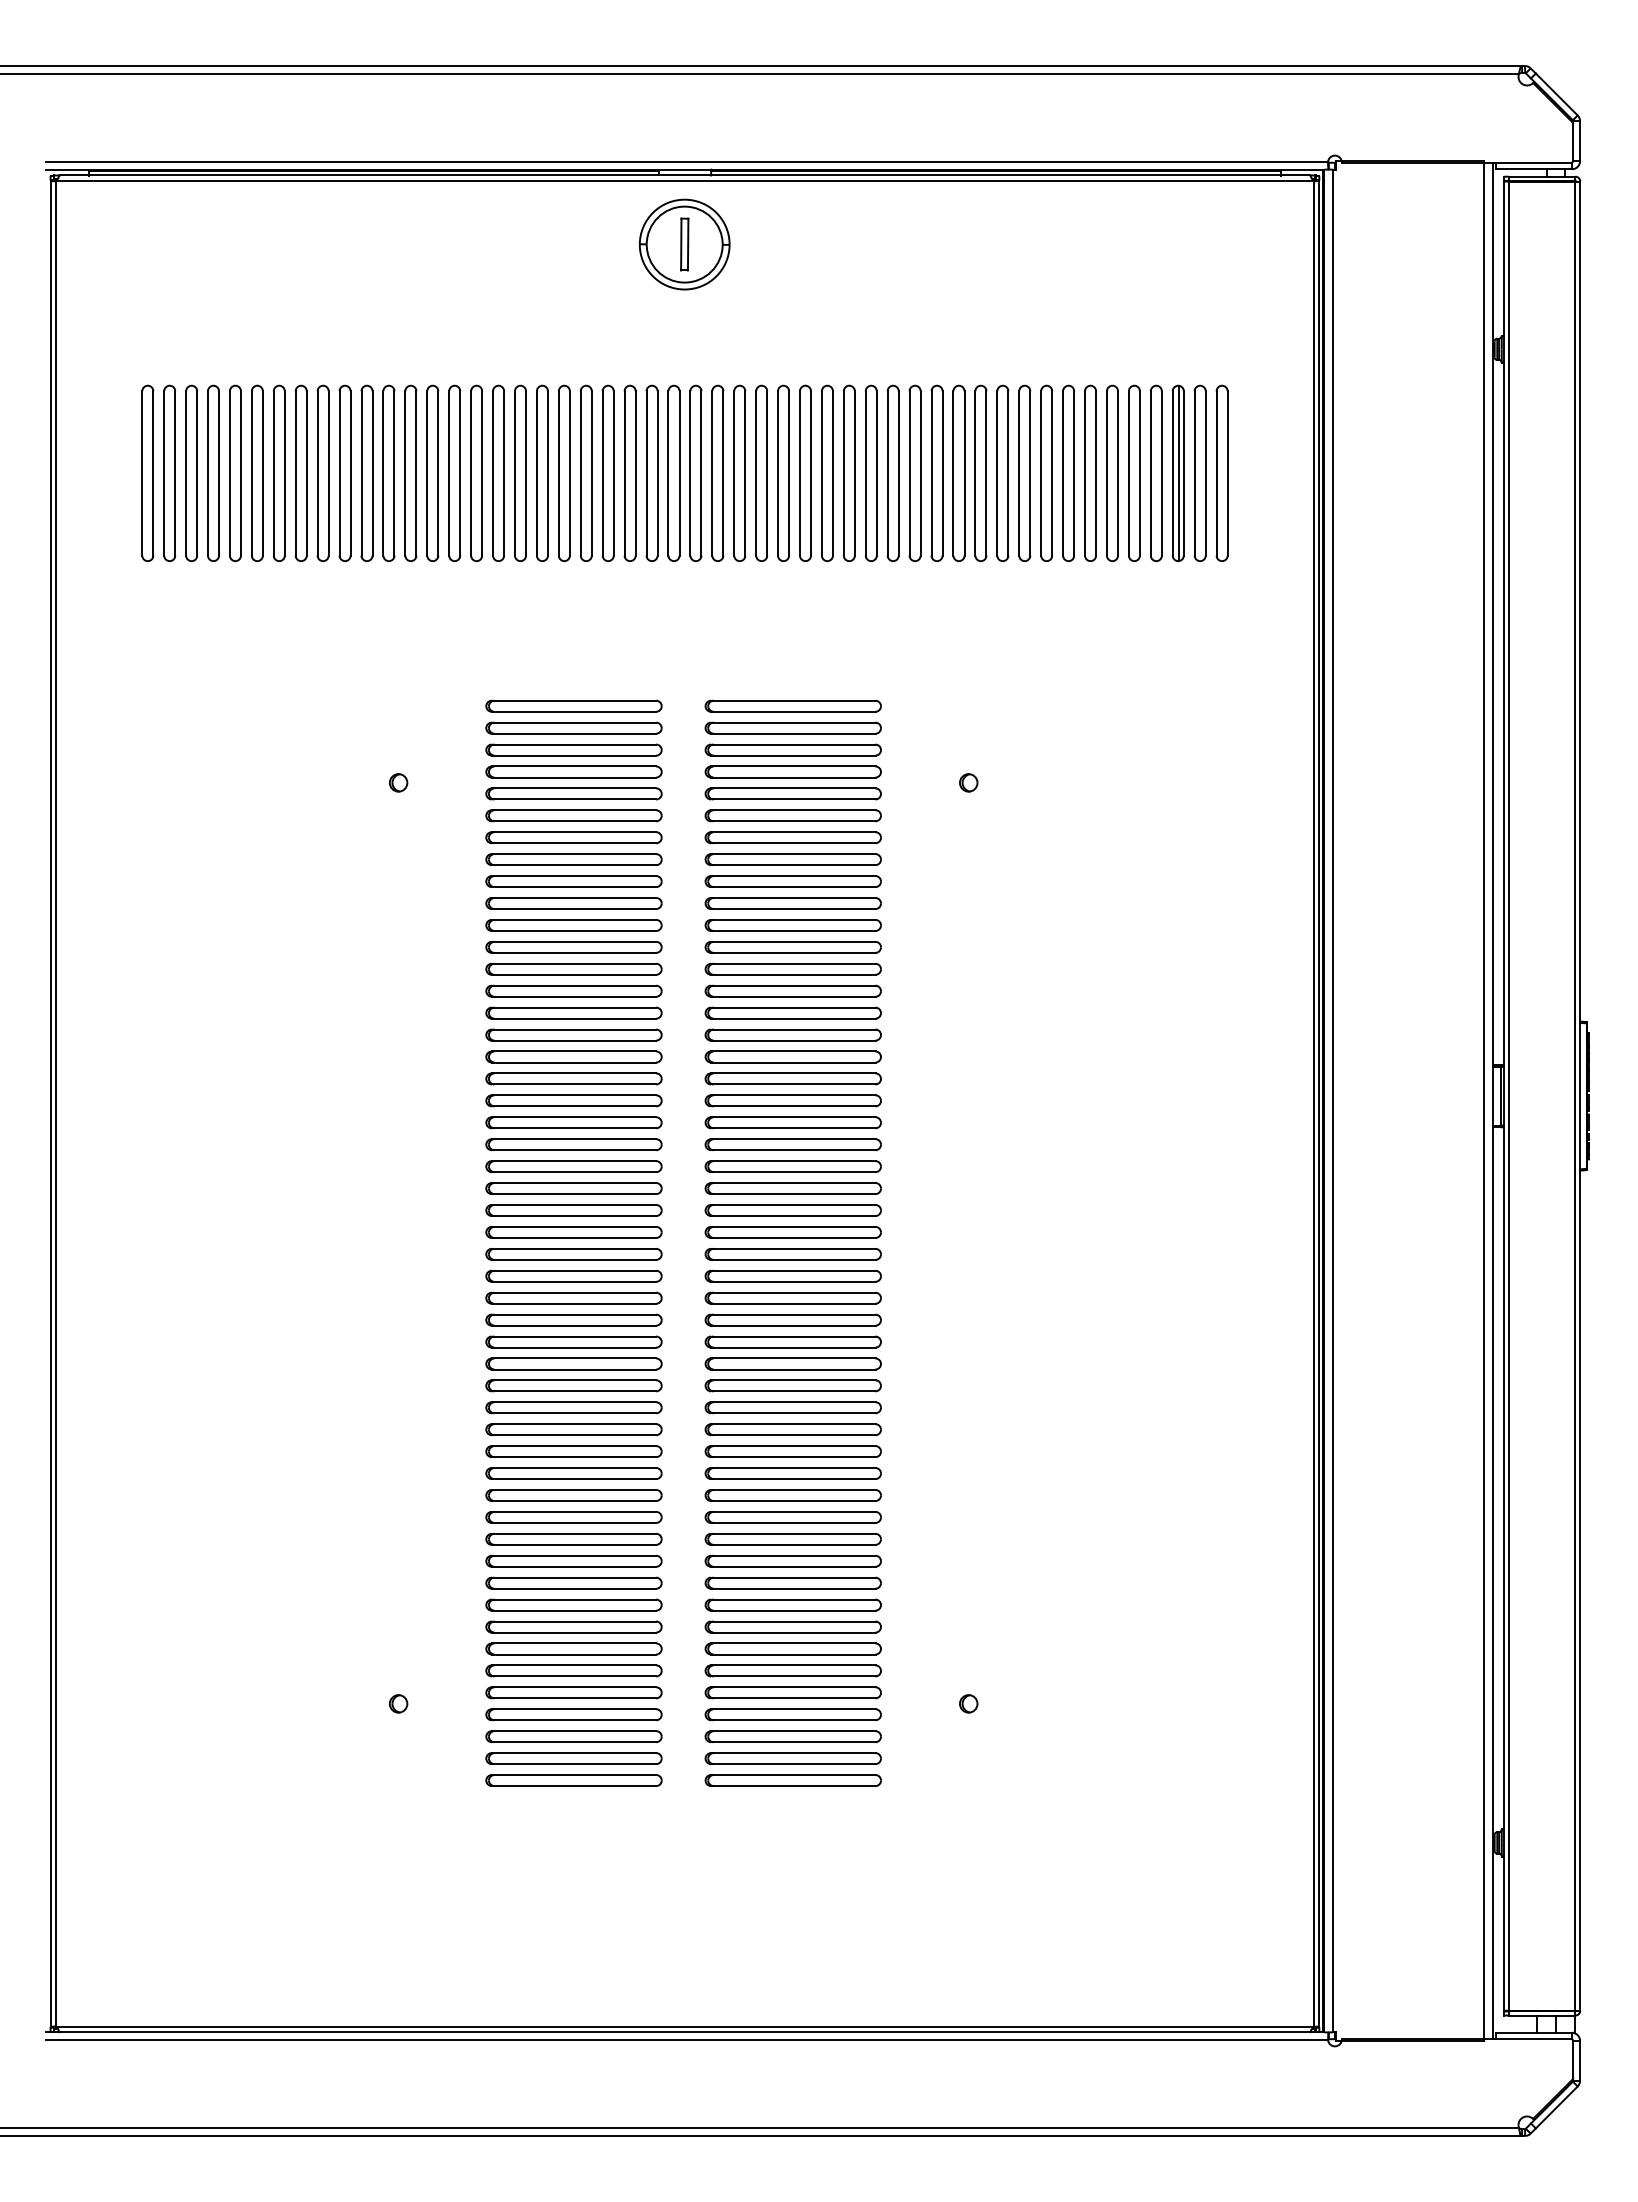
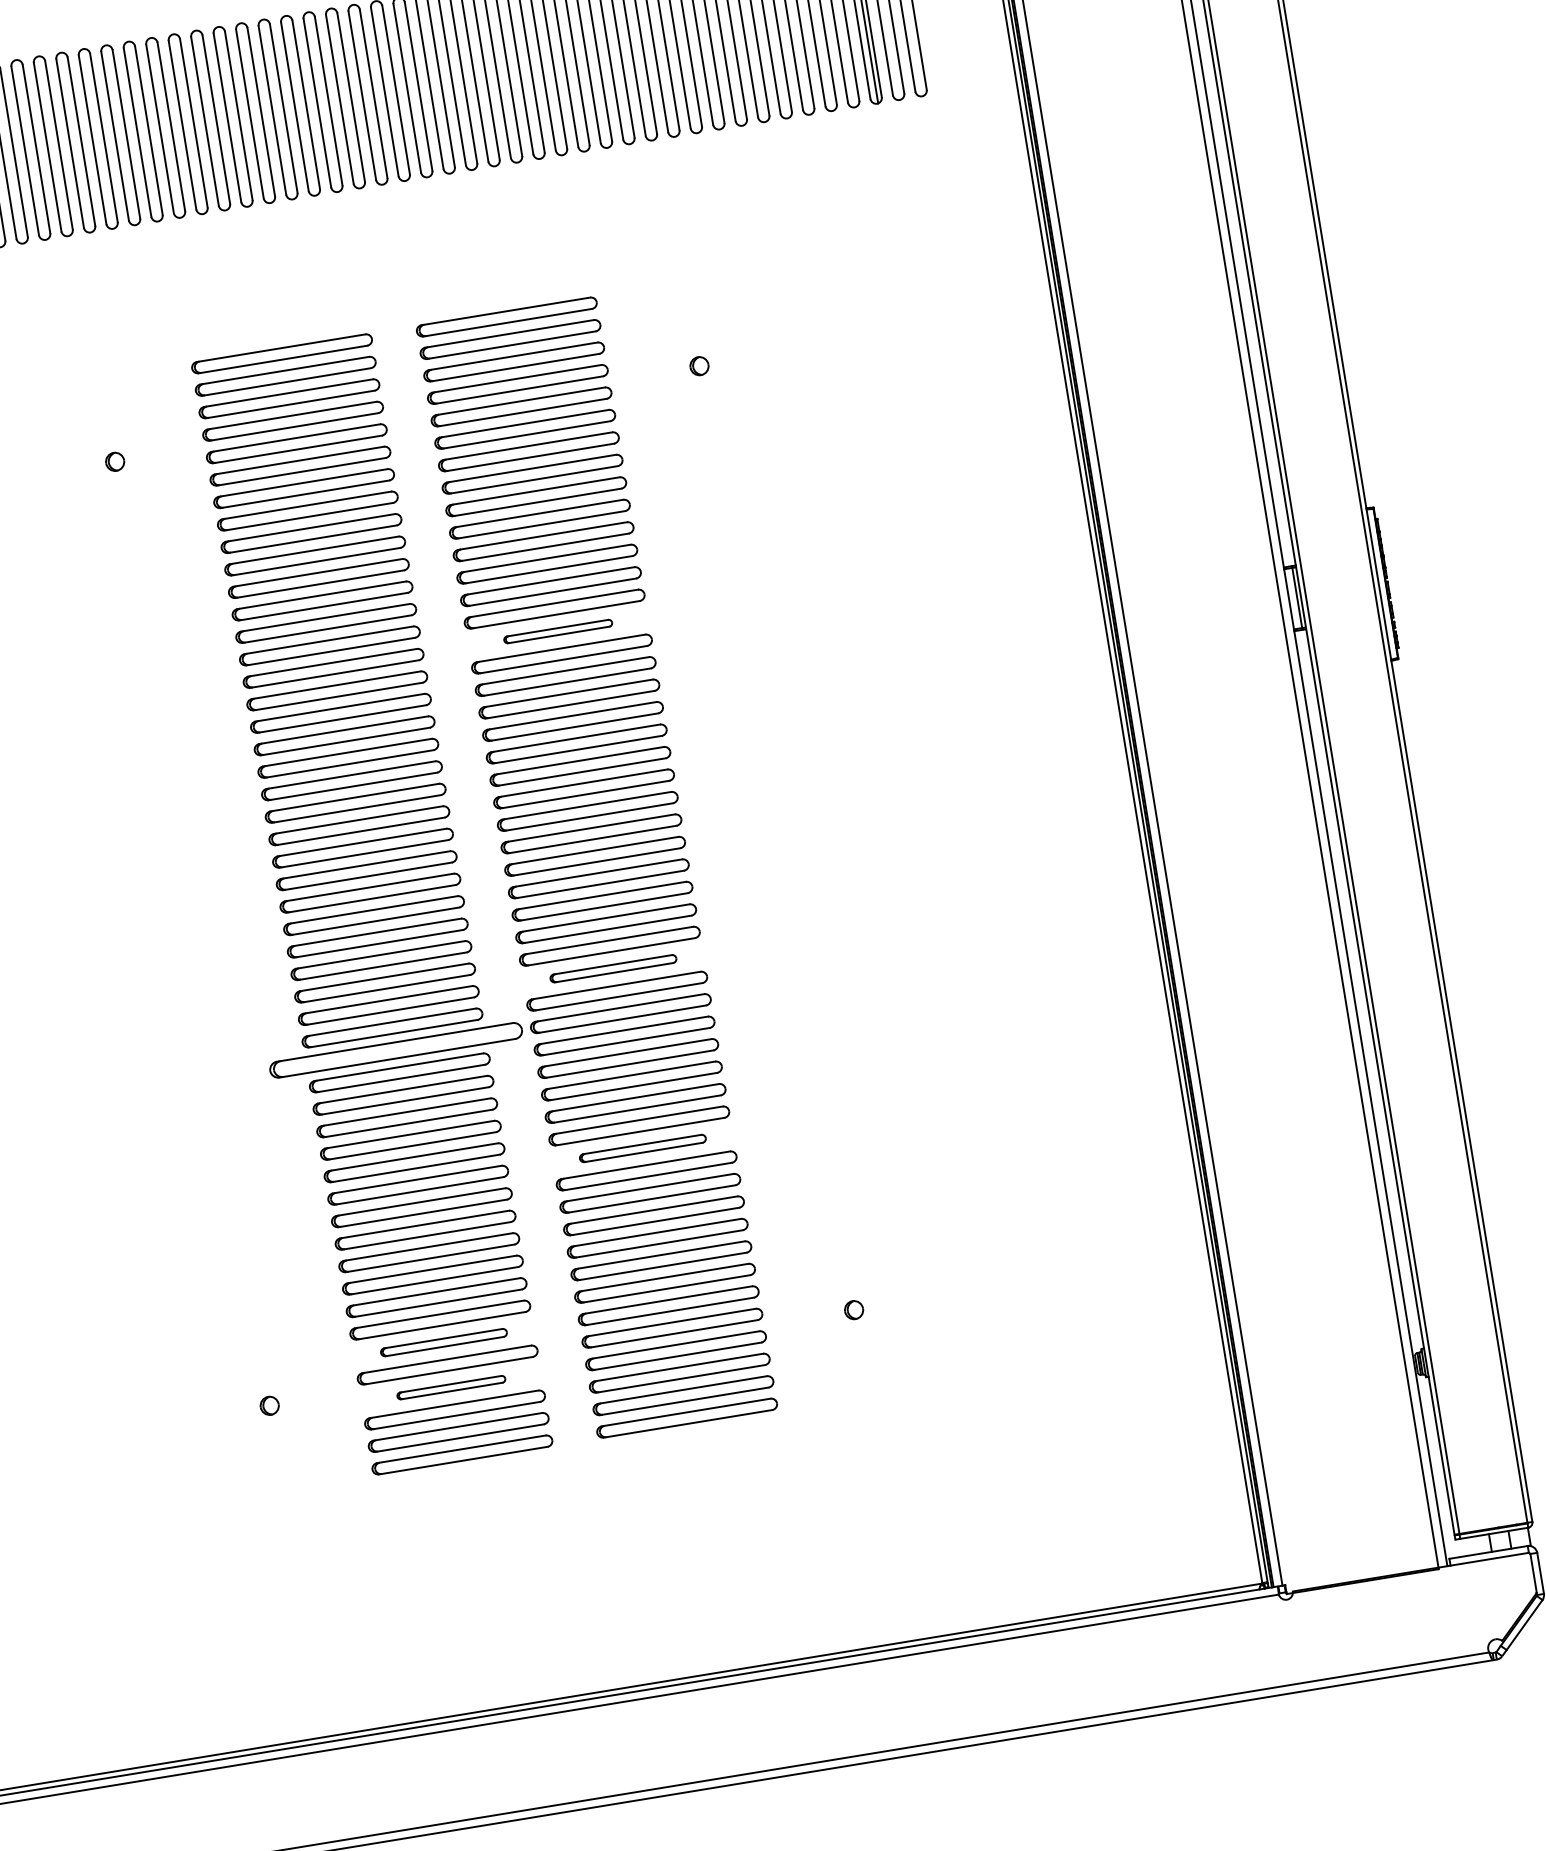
part: (792, 1012) -> (557, 631), size x0.6
part: (792, 1341) -> (612, 968), size x0.7
part: (573, 1385) -> (395, 1050), size x1.4
part: (792, 1517) -> (642, 1148), size x0.7
part: (573, 1670) -> (443, 1342), size x0.7
part: (573, 1714) -> (450, 1387), size x0.6

